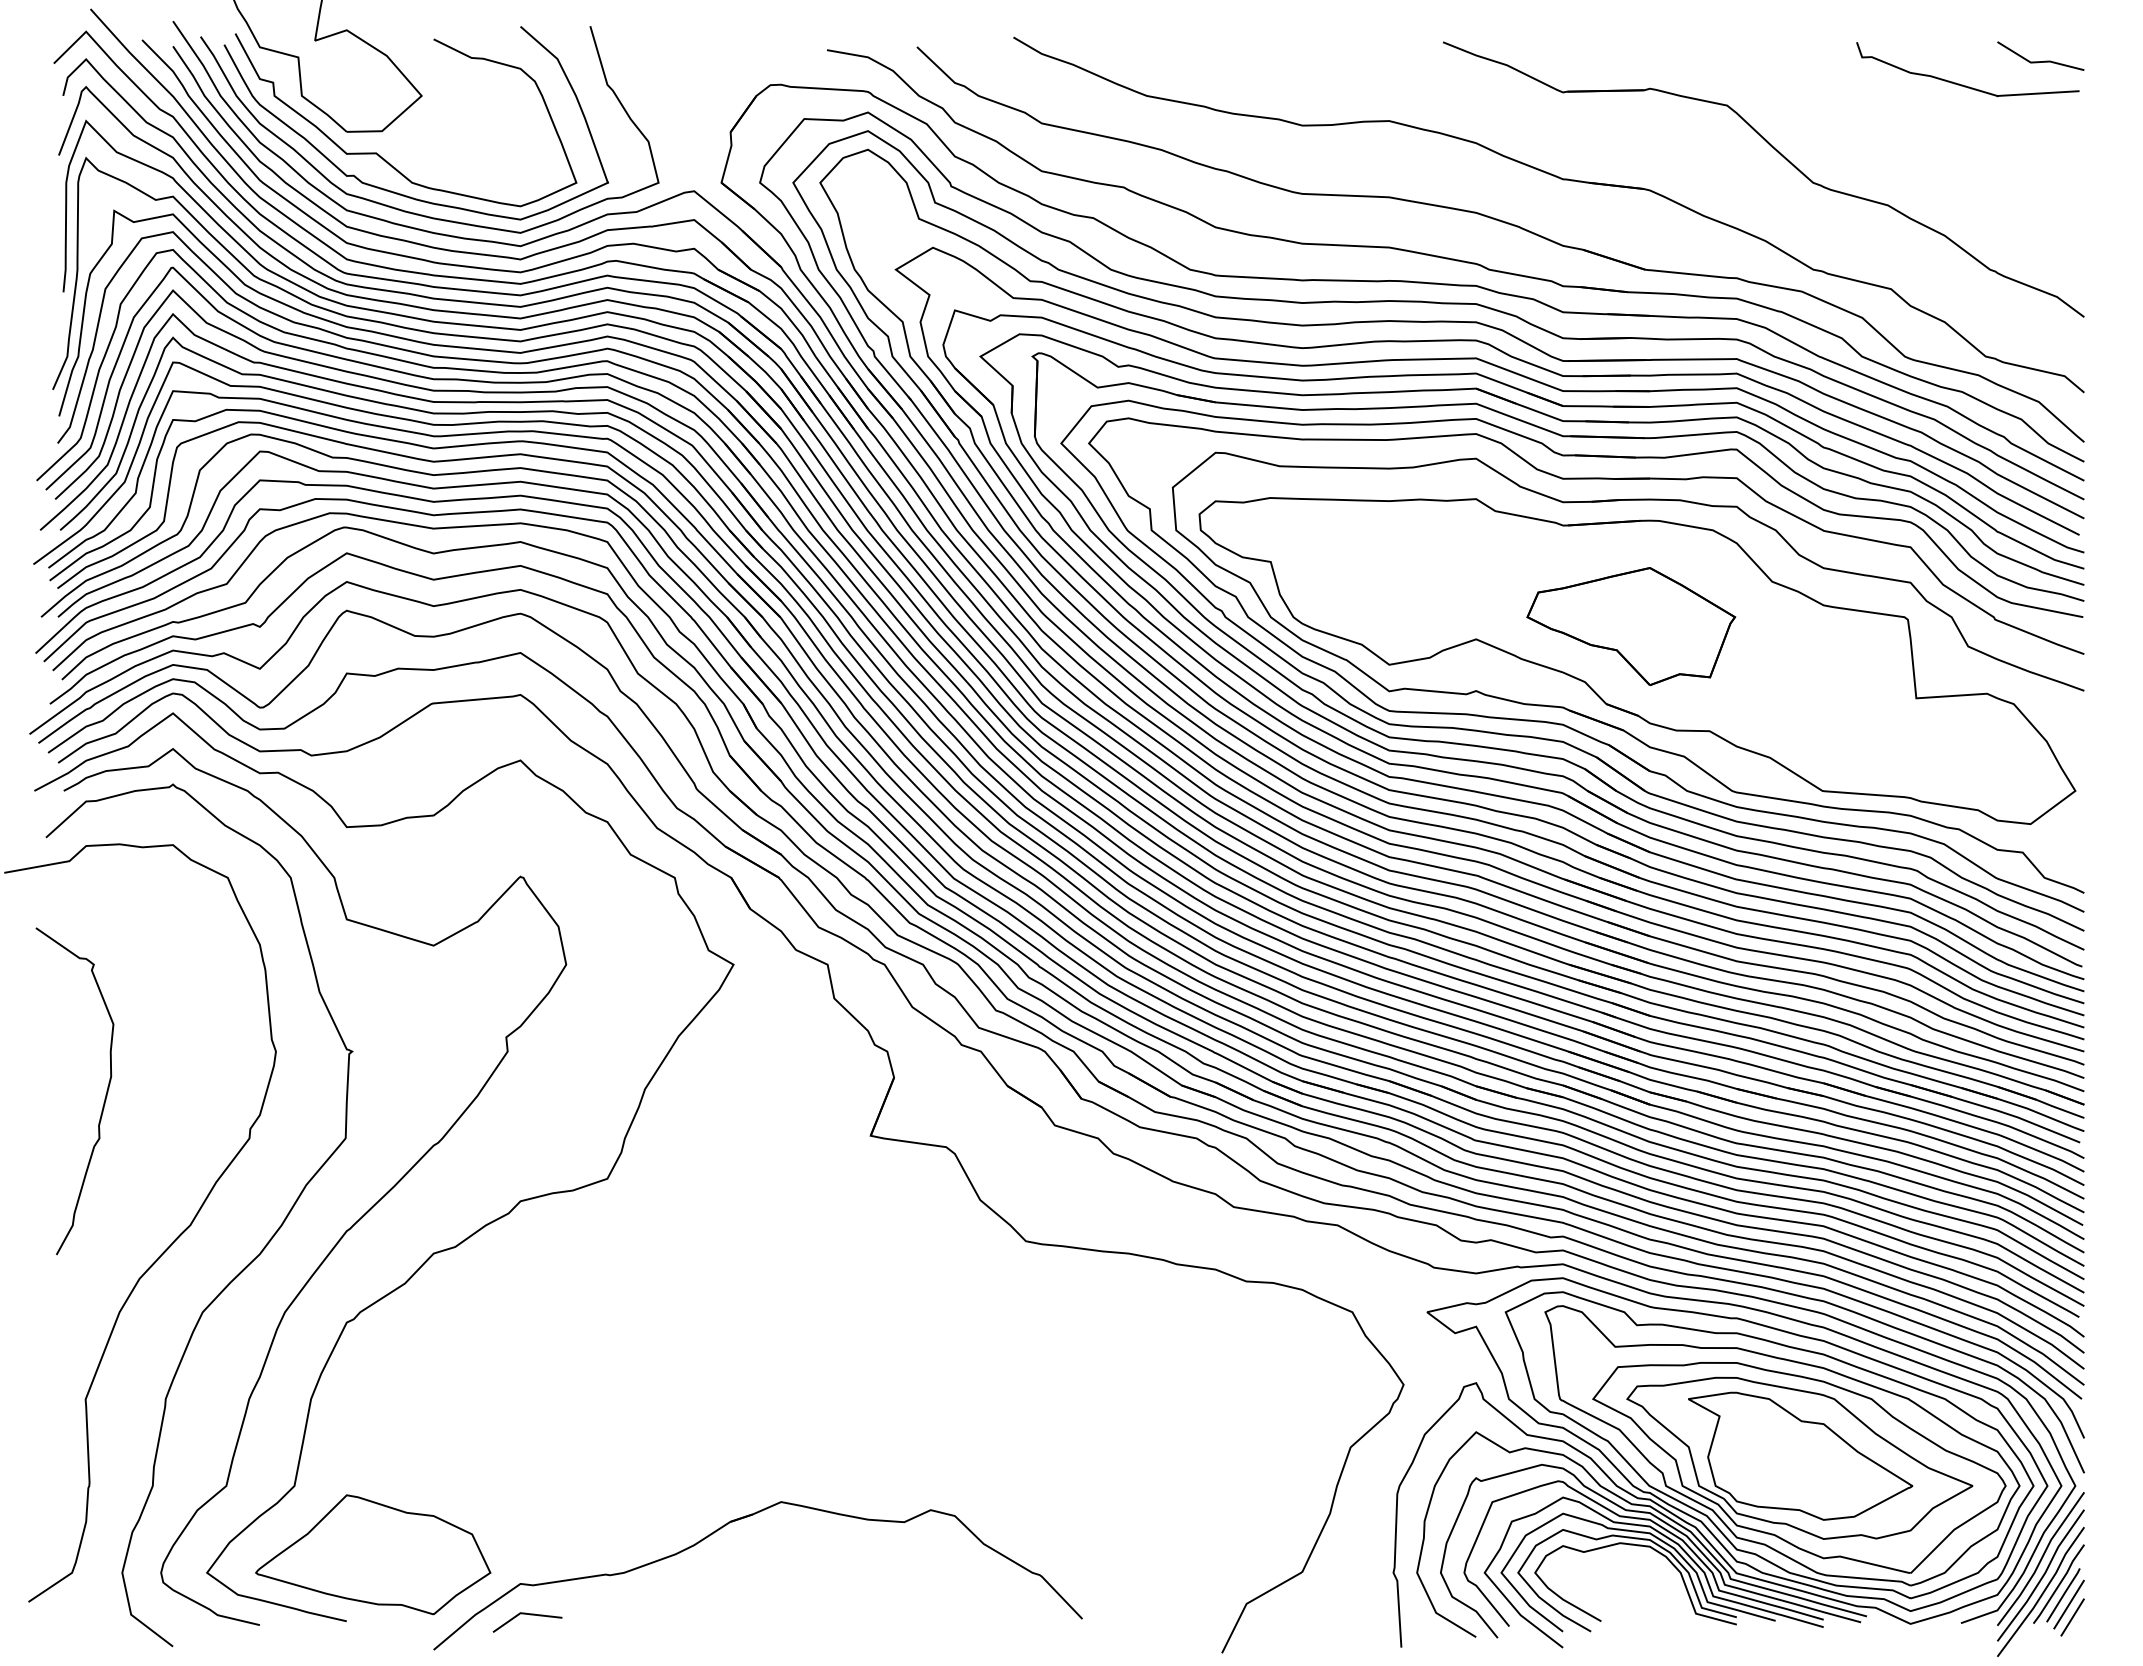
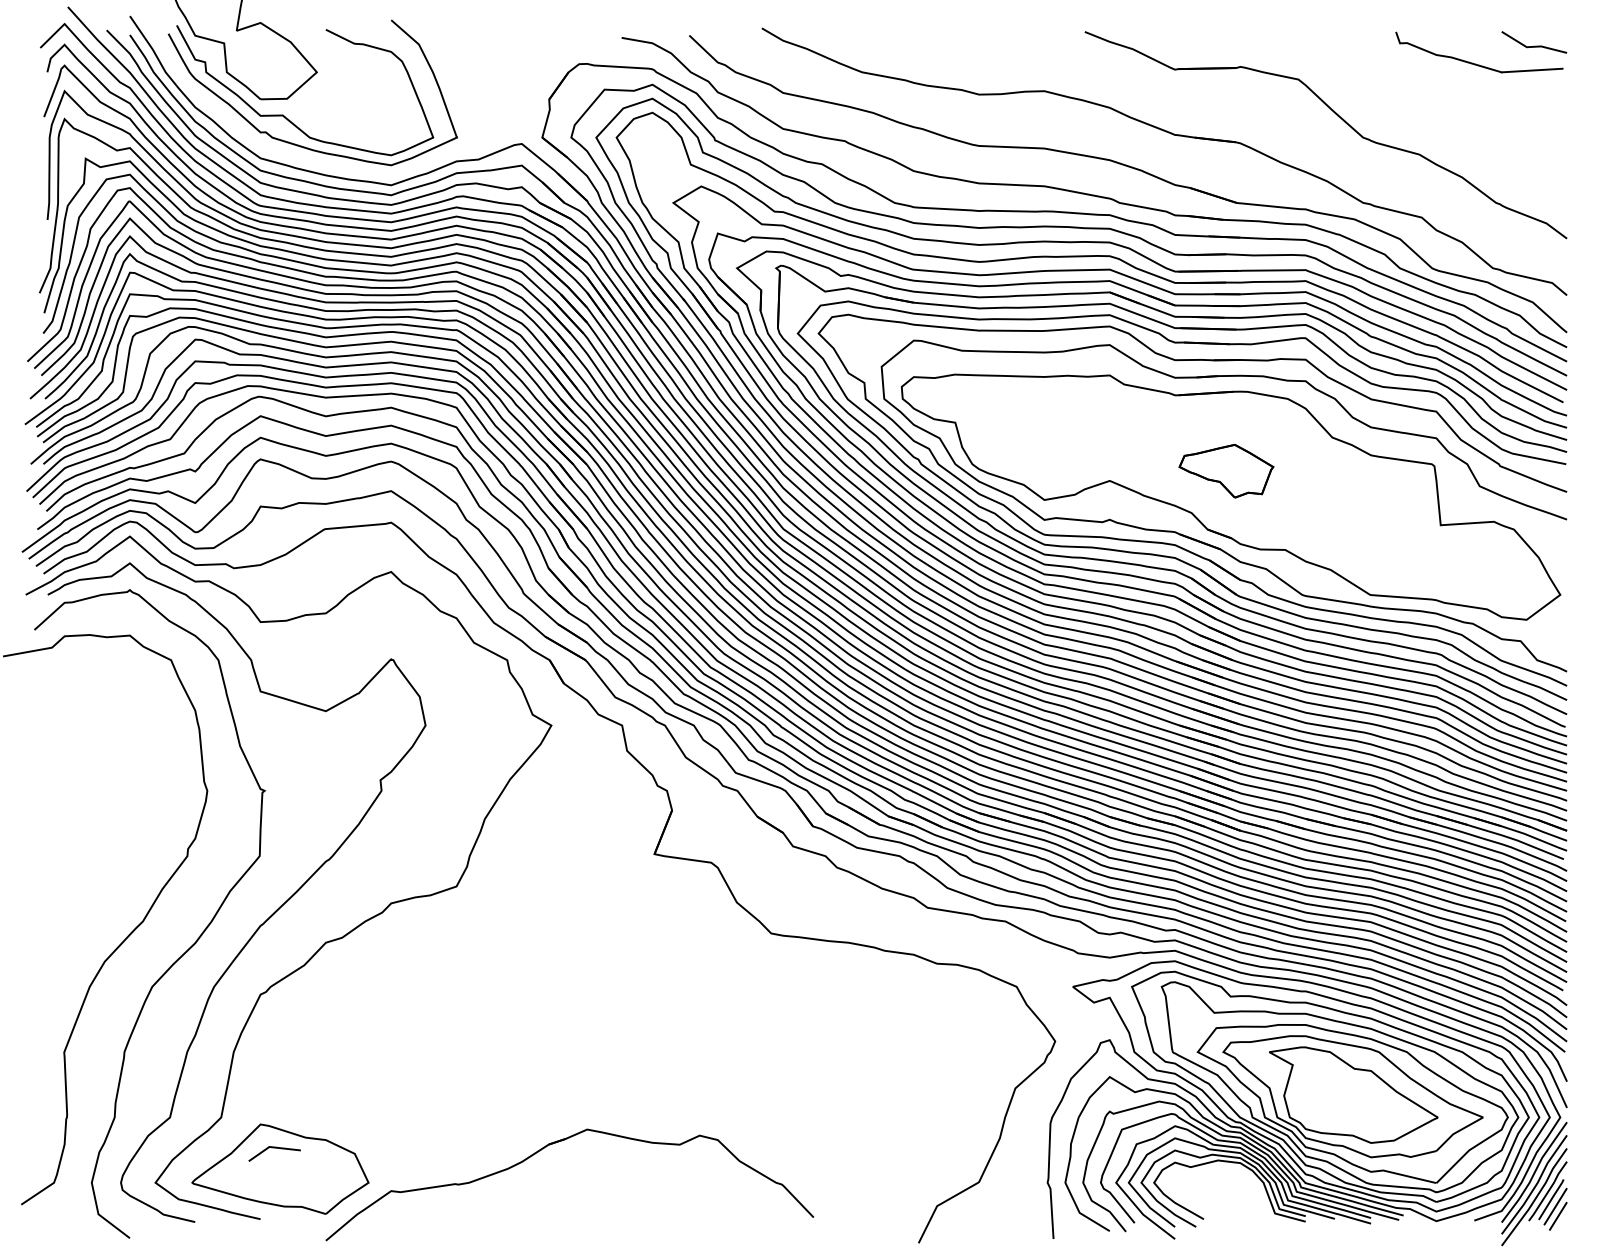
curve: (410, 211) -> (308, 159), removed
part: (1631, 626) -> (1226, 471), size x0.6
curve: (104, 1098) -> (78, 826), removed
line: (529, 1615) -> (276, 1148), moved

